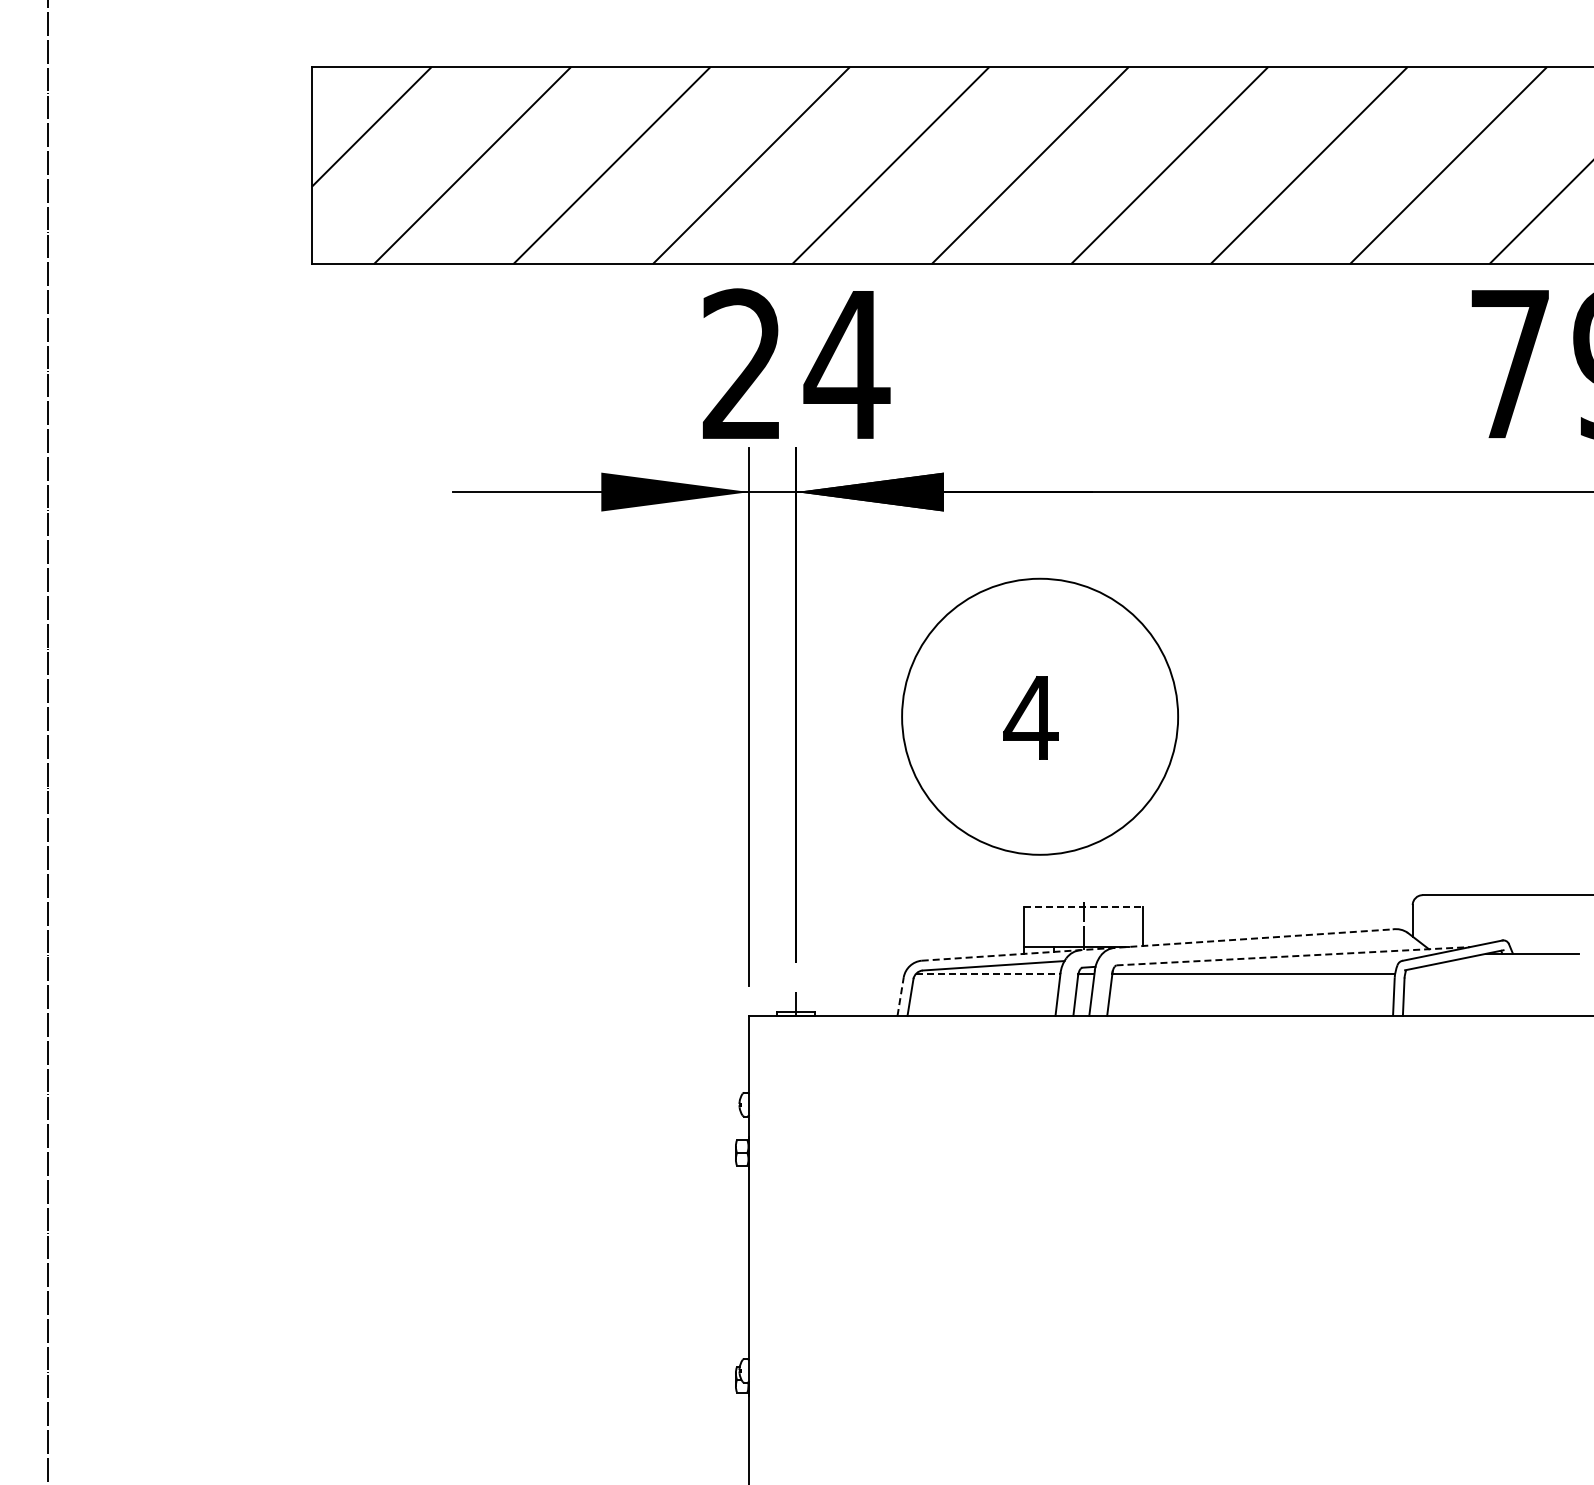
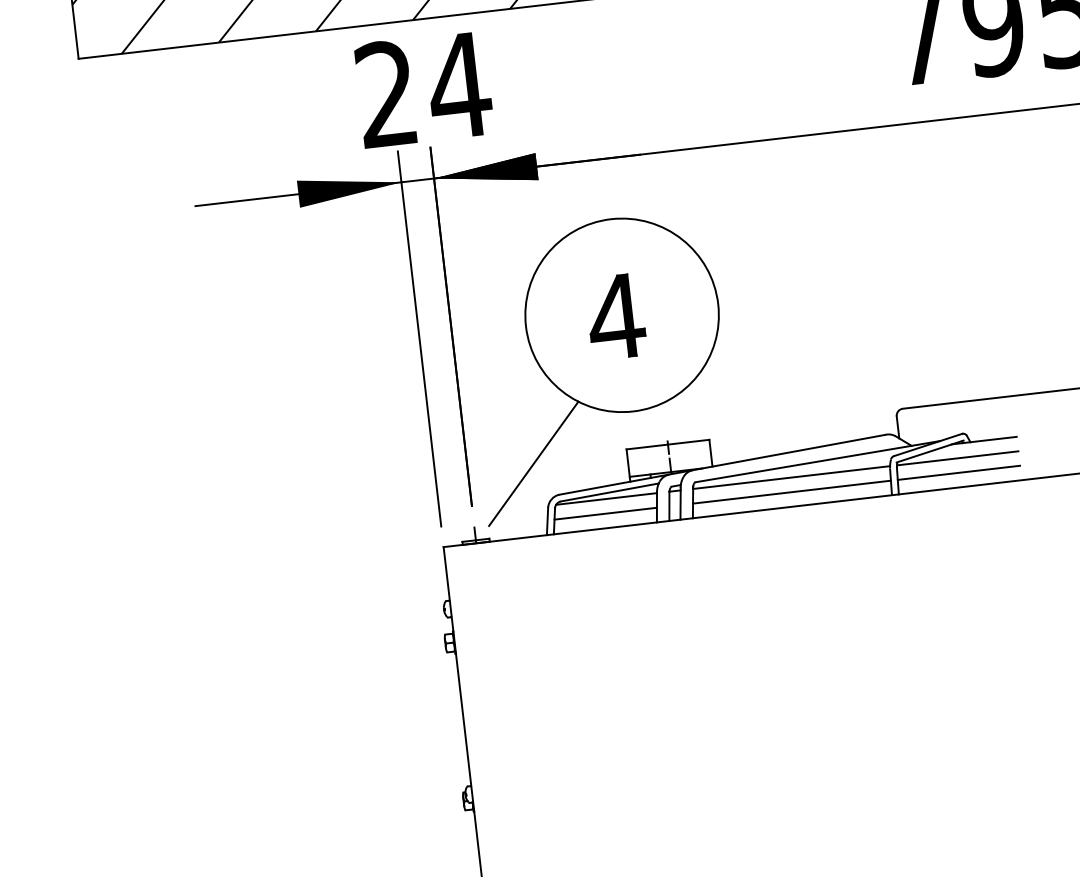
part: (1030, 717) -> (615, 316), size x1.43
line: (1084, 907) -> (668, 444), dashed -> solid
line: (890, 912) -> (533, 463), added
line: (1157, 945) -> (722, 465), dashed -> solid
line: (1293, 956) -> (817, 461), dashed -> solid
line: (988, 974) -> (606, 498), dashed -> solid
line: (1492, 974) -> (957, 458), added
line: (983, 995) -> (605, 513), added
line: (1251, 995) -> (791, 492), added
line: (1491, 995) -> (958, 473), added
line: (900, 996) -> (547, 521), dashed -> solid

